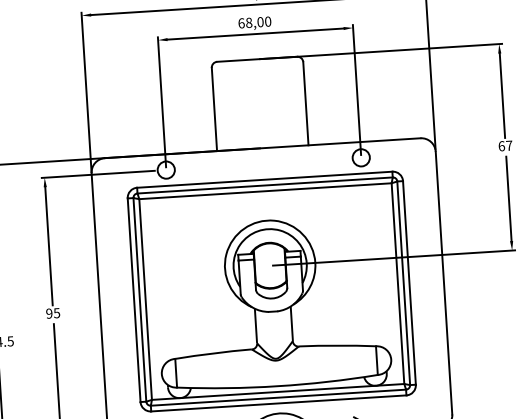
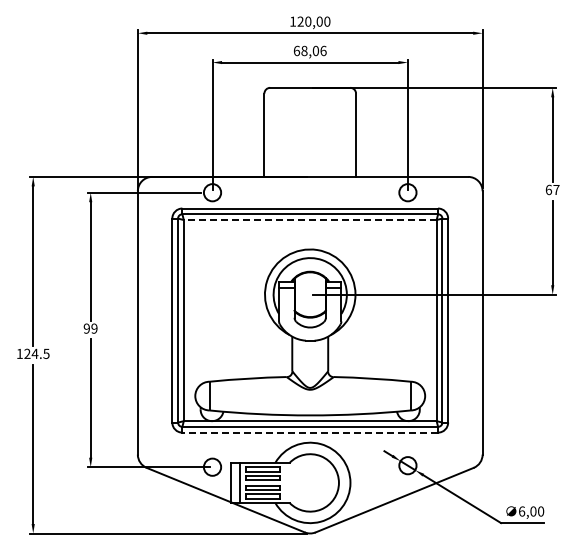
text: (268, 21) -> (323, 50), 68,00 -> 68,06
line: (264, 191) -> (309, 220), solid -> dashed
text: (56, 313) -> (94, 328), 95 -> 99
line: (279, 403) -> (310, 432), solid -> dashed

